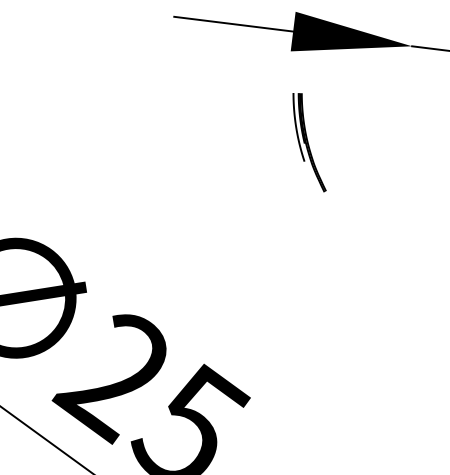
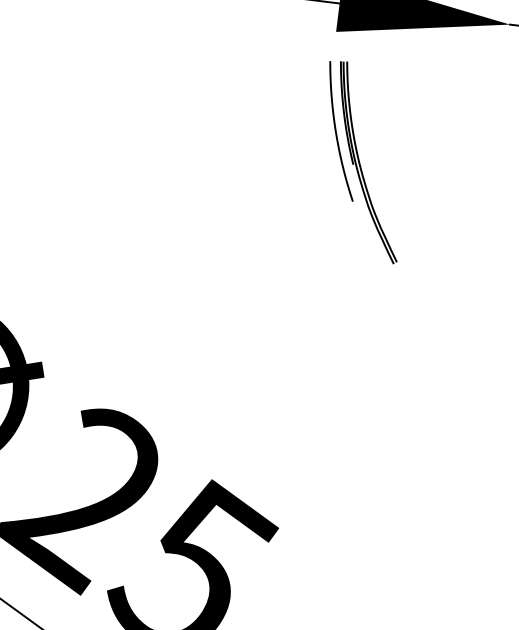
part: (309, 142) -> (363, 162), size x1.43

